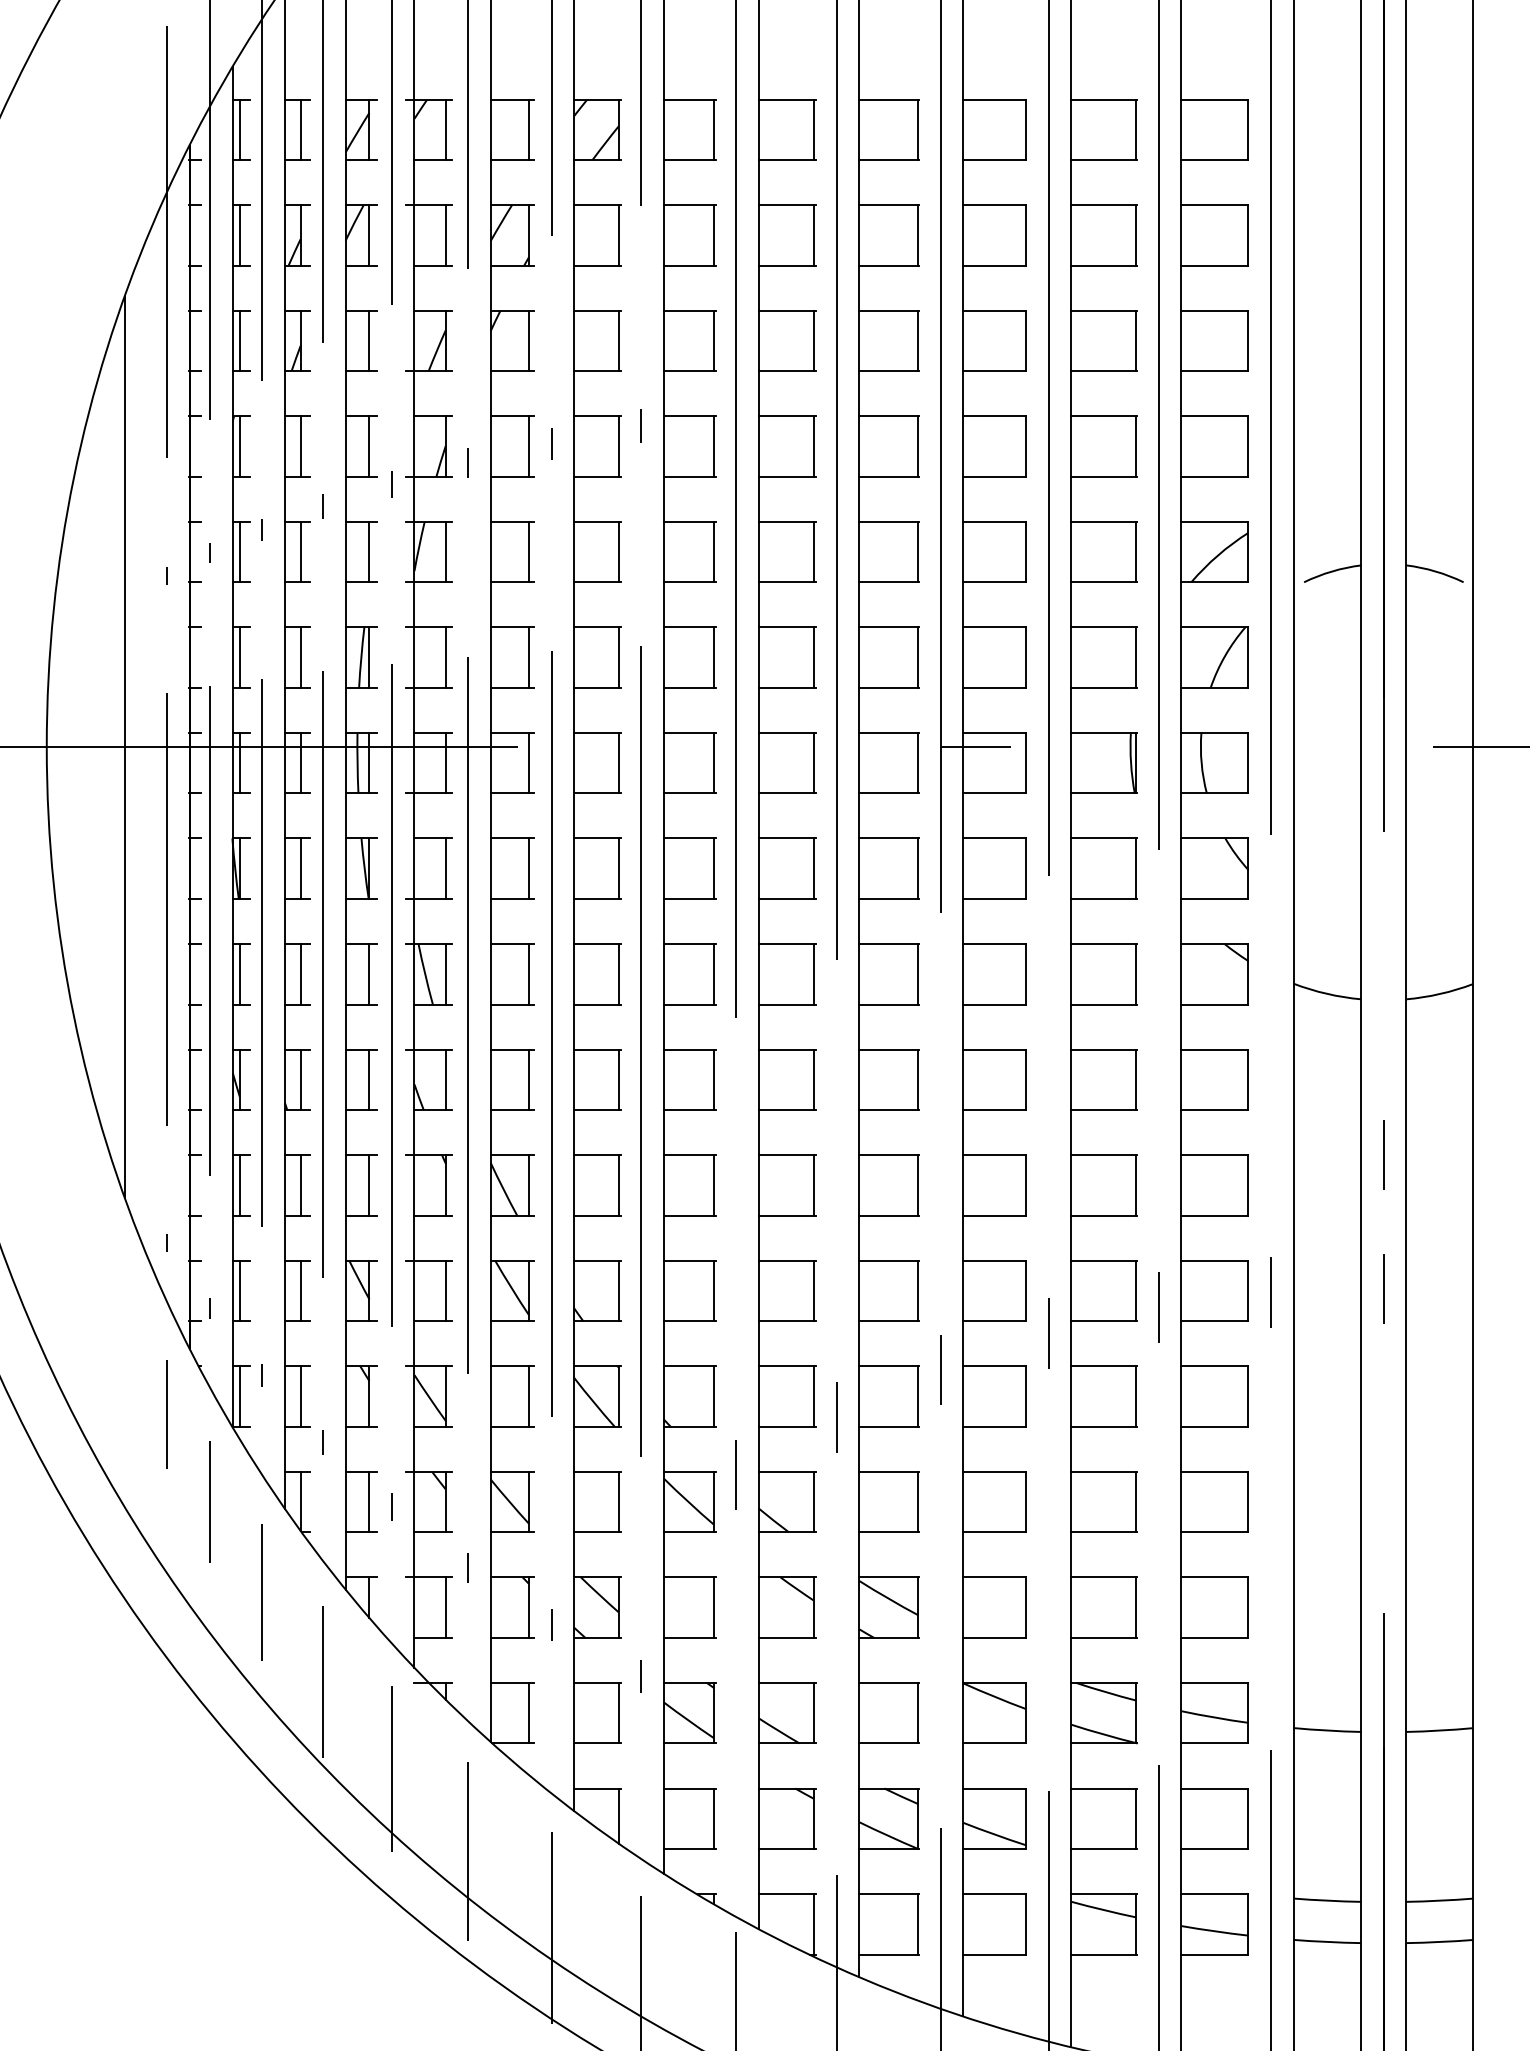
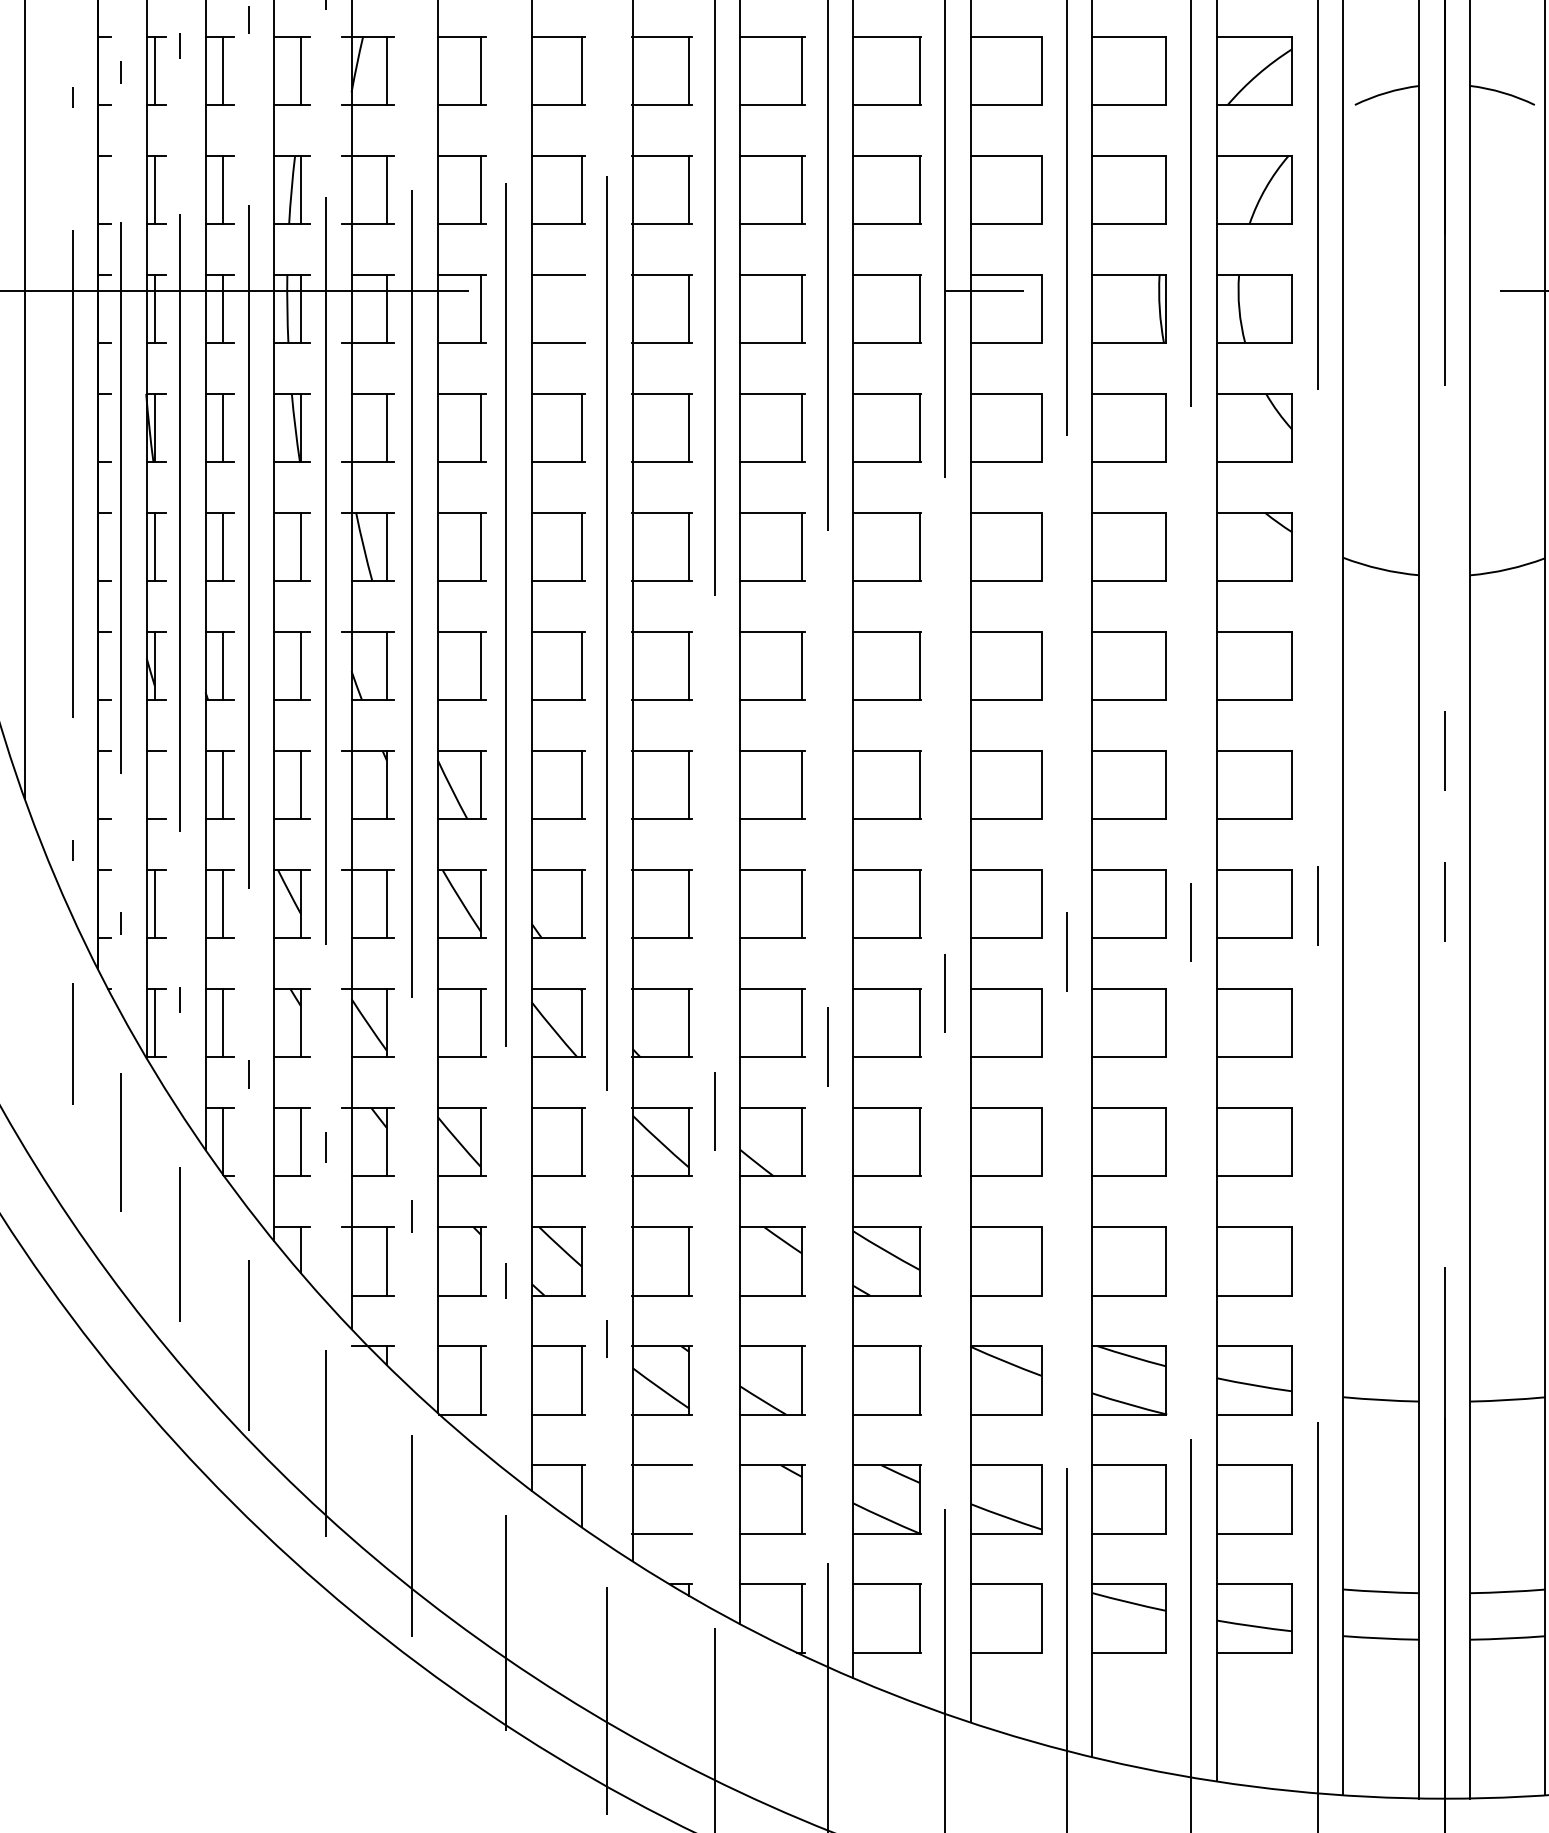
line: (618, 762) -> (581, 308), removed
line: (239, 1185) -> (154, 785), removed
line: (713, 1818) -> (688, 1499), removed

